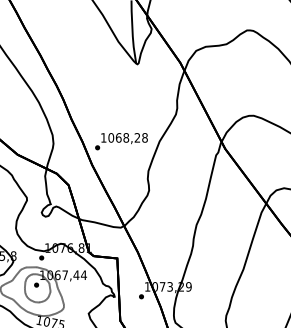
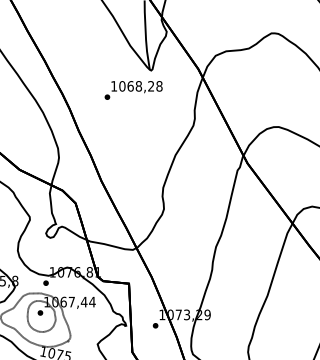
text: (121, 141) -> (133, 90), moved

